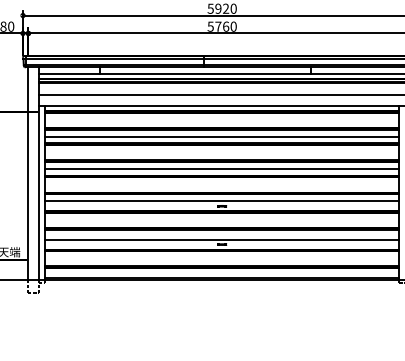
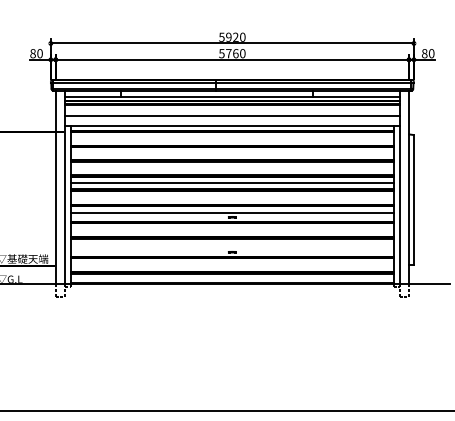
line: (222, 136) -> (232, 153), removed
line: (222, 239) -> (232, 247), removed

